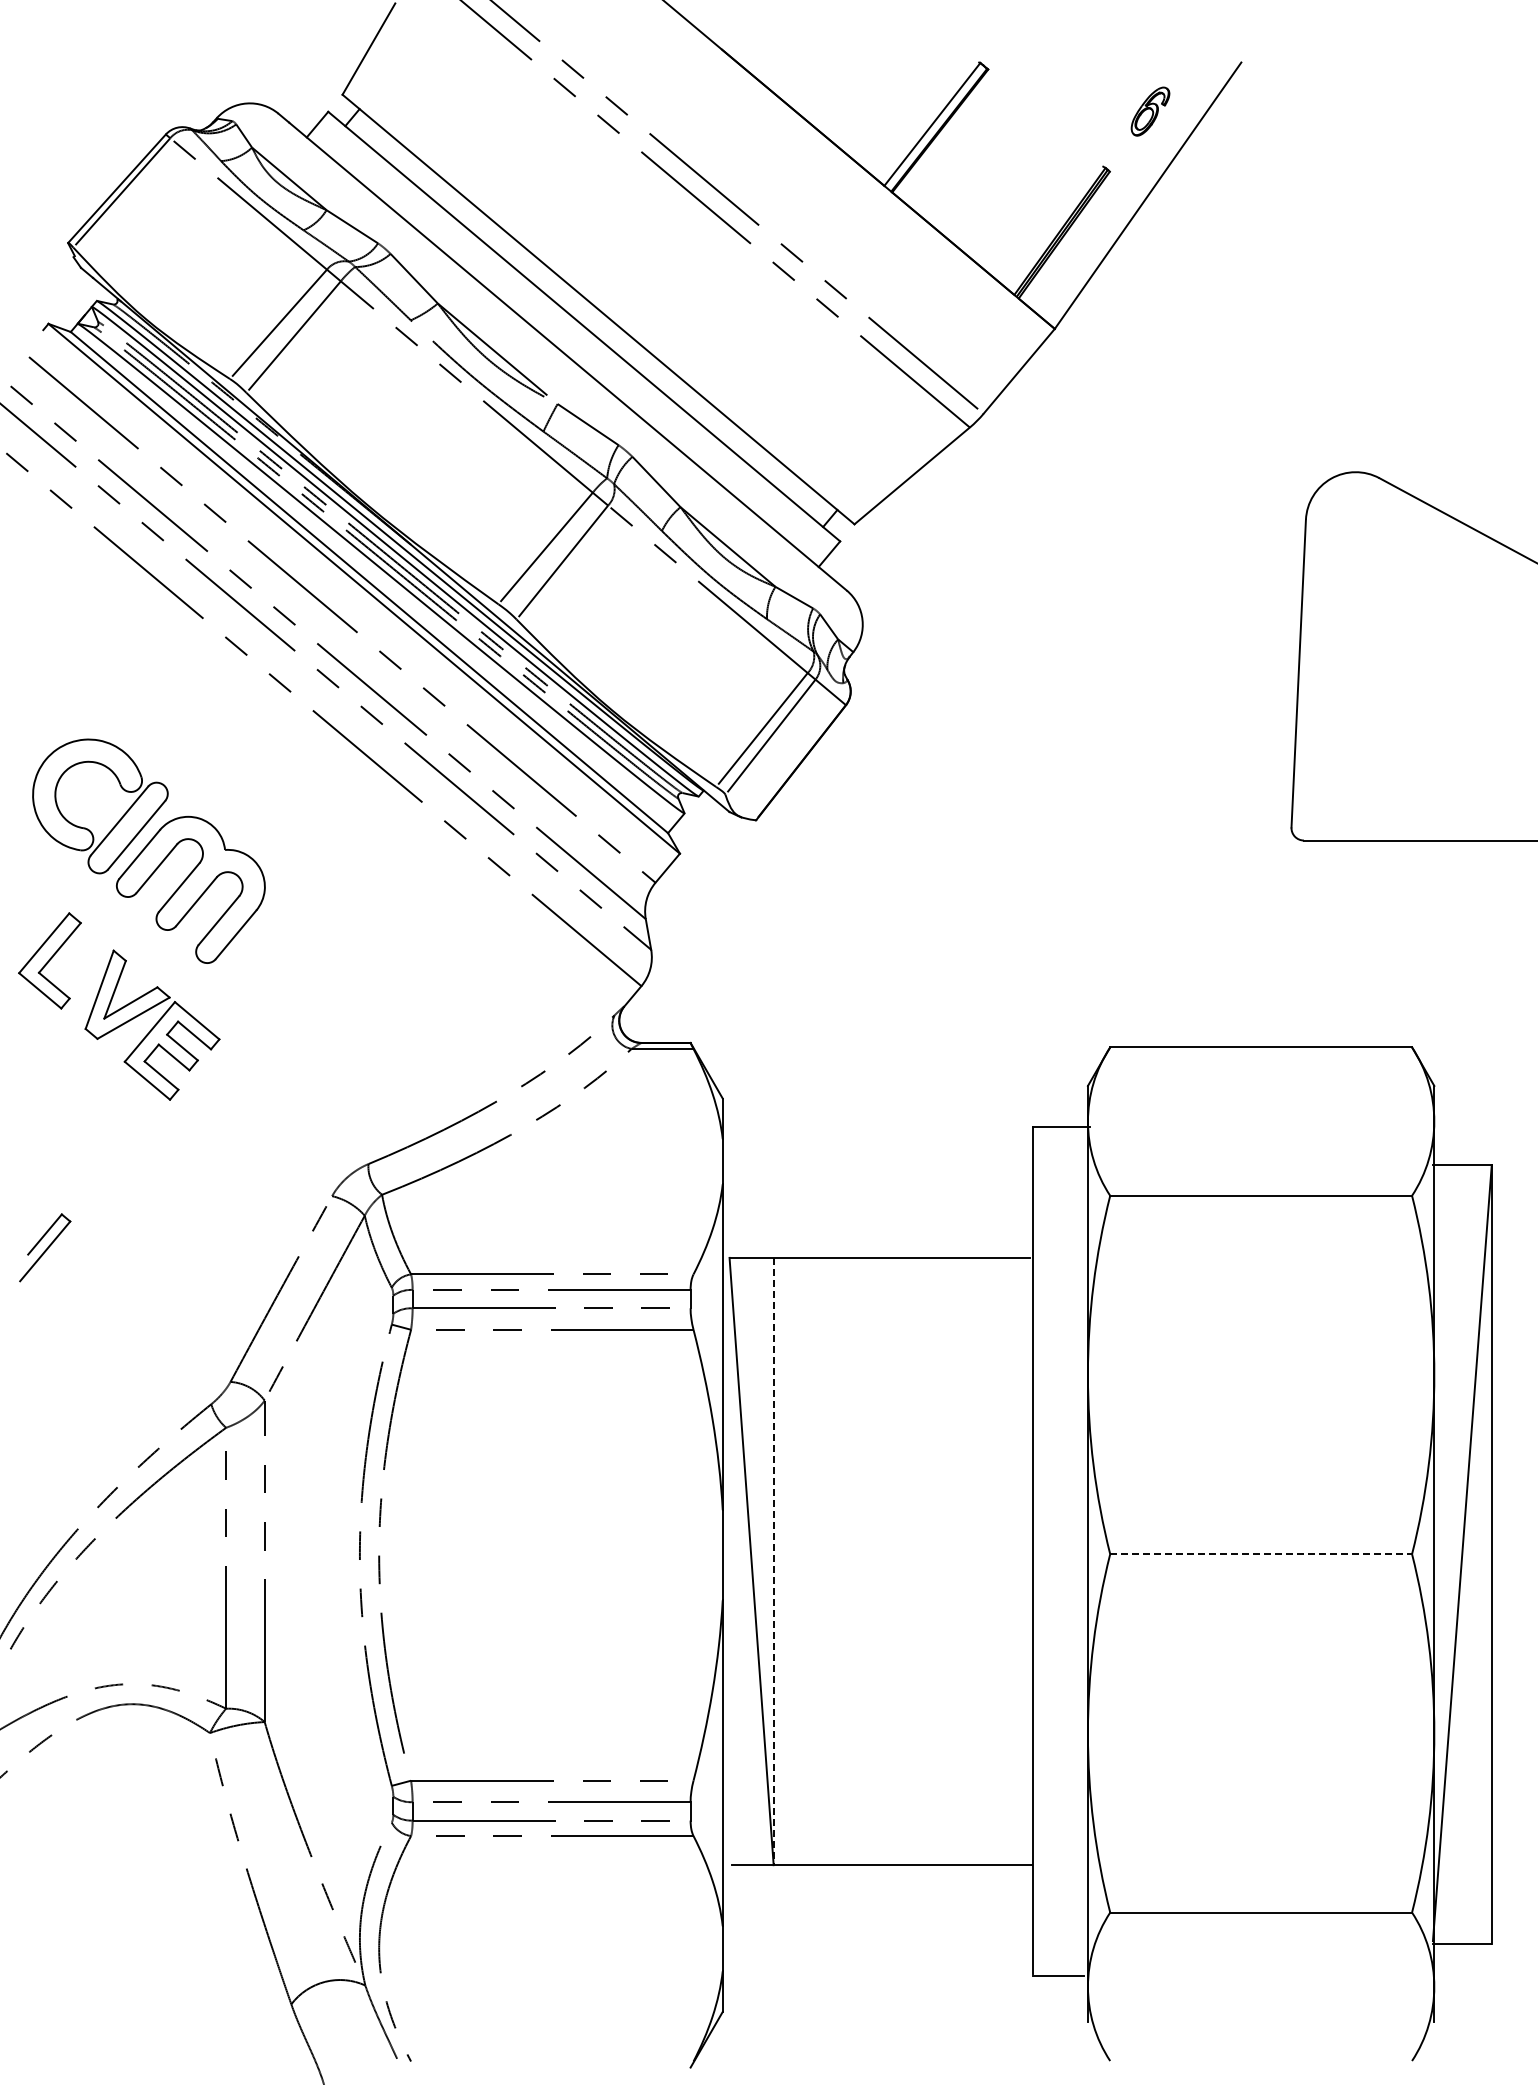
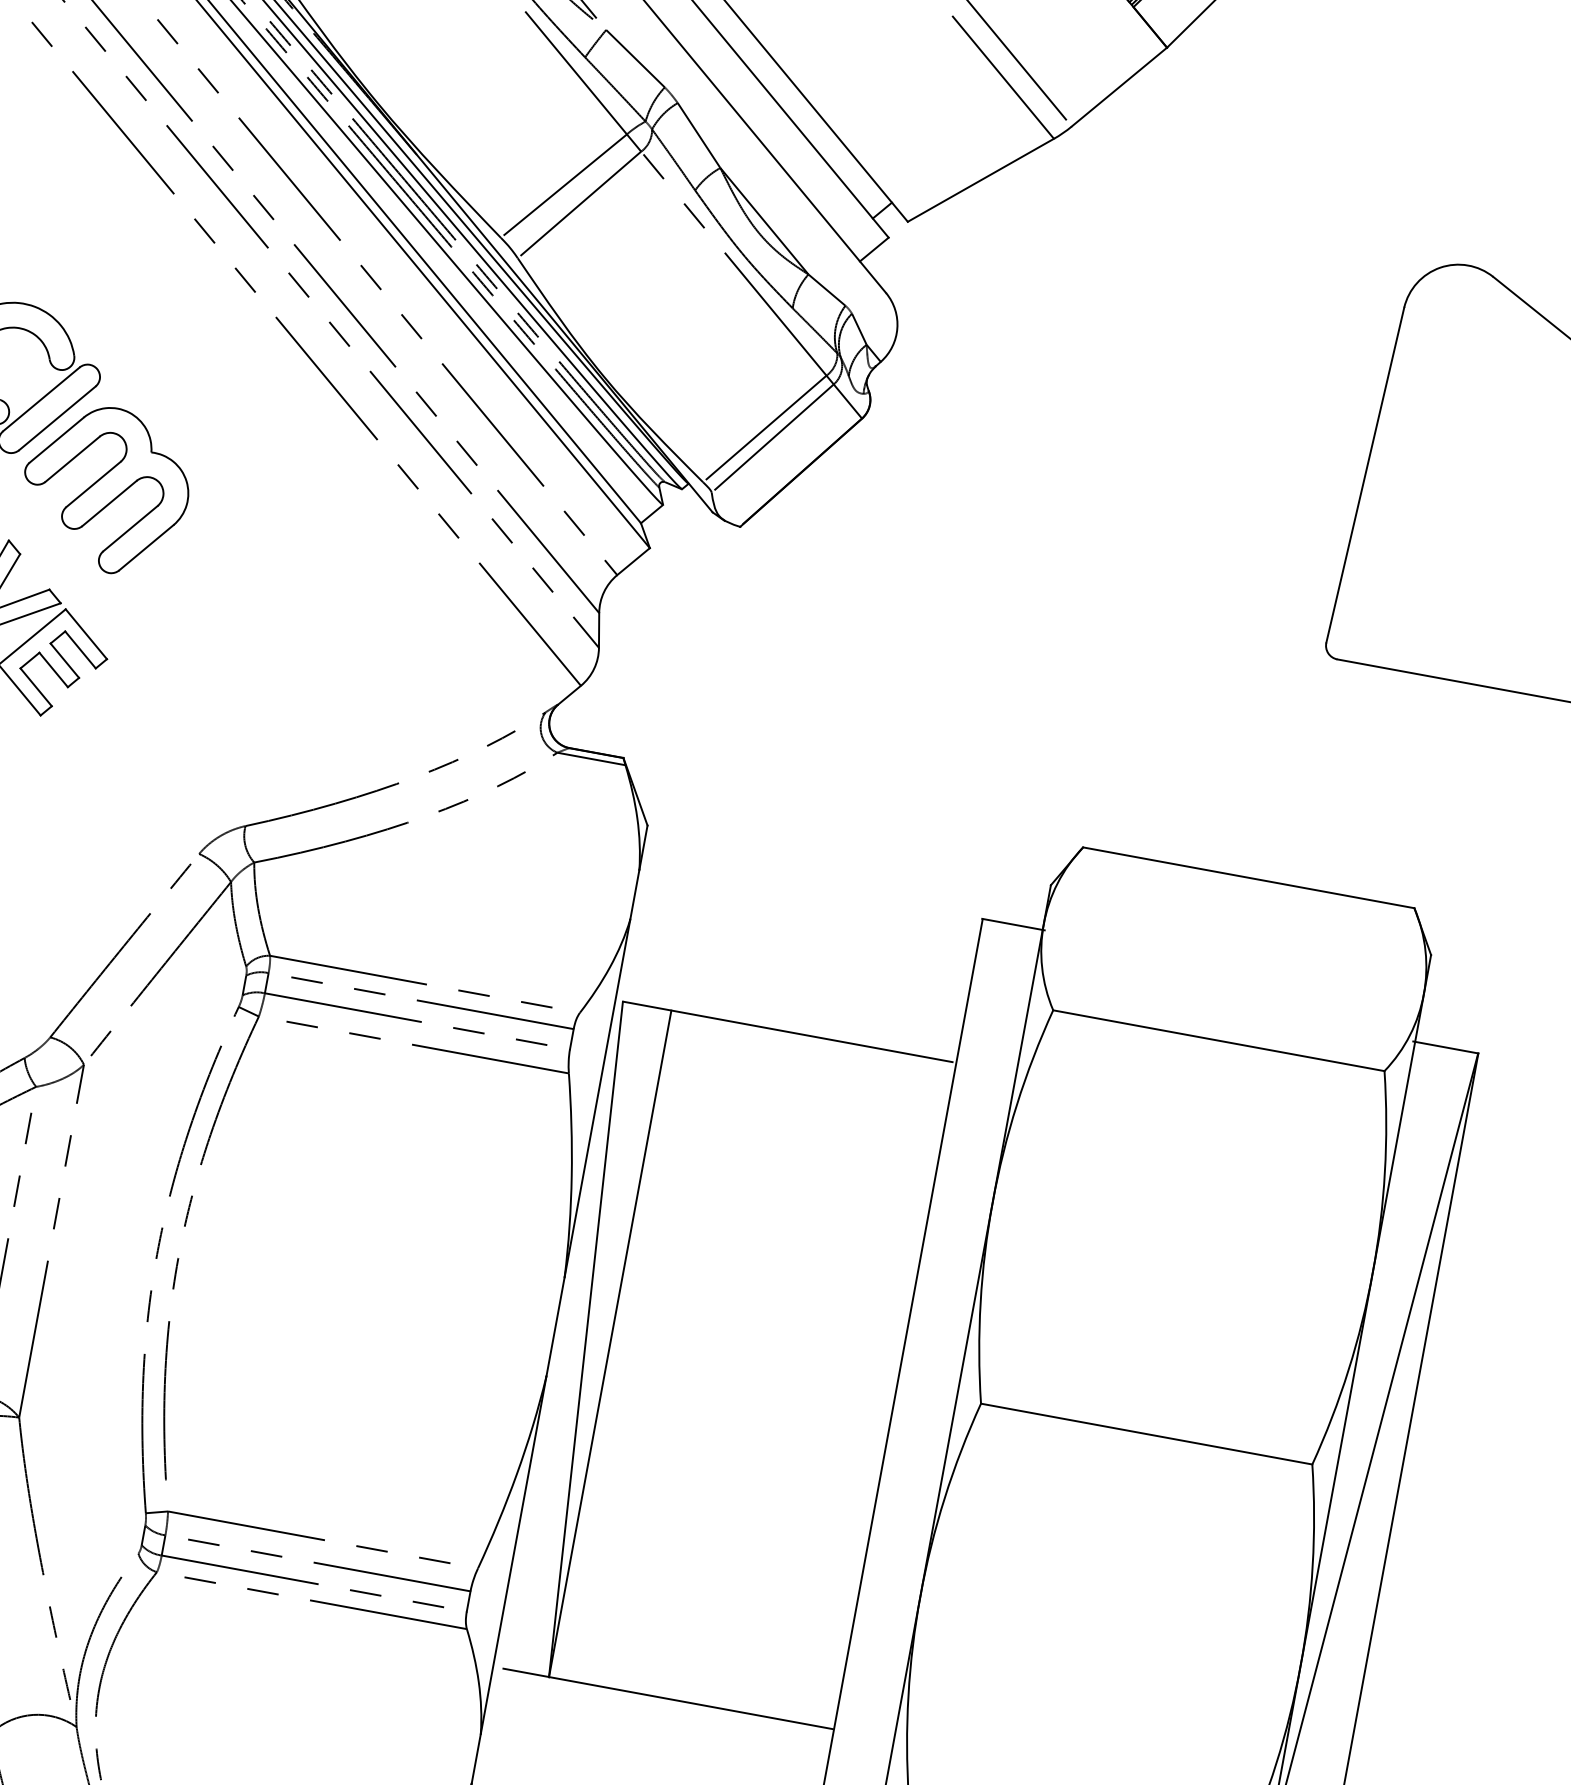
line: (1261, 1554) -> (1147, 1434), dashed -> solid
line: (773, 1561) -> (609, 1343), dashed -> solid

